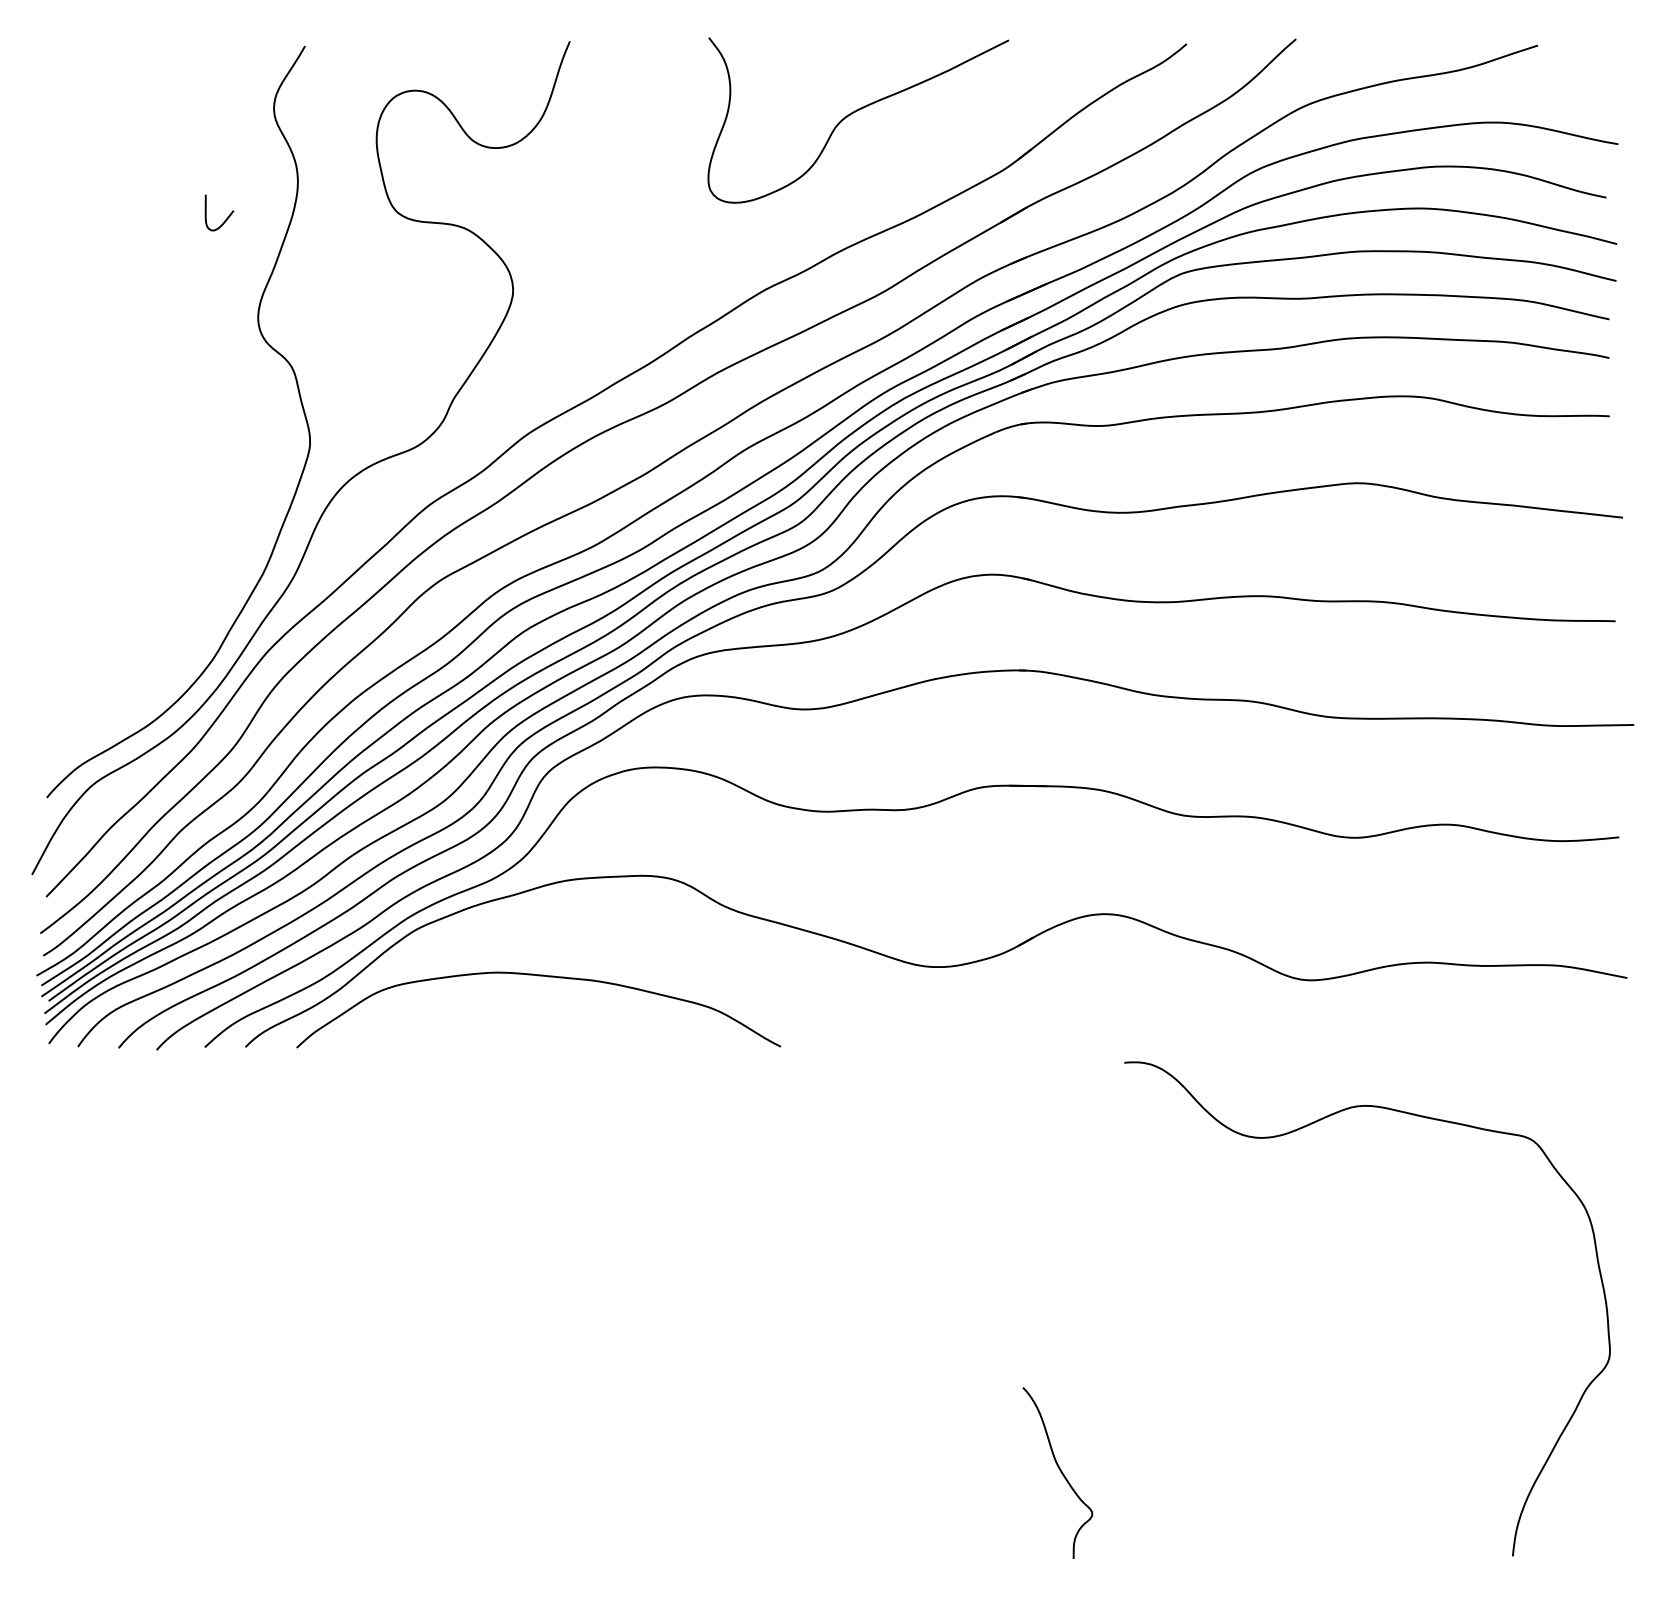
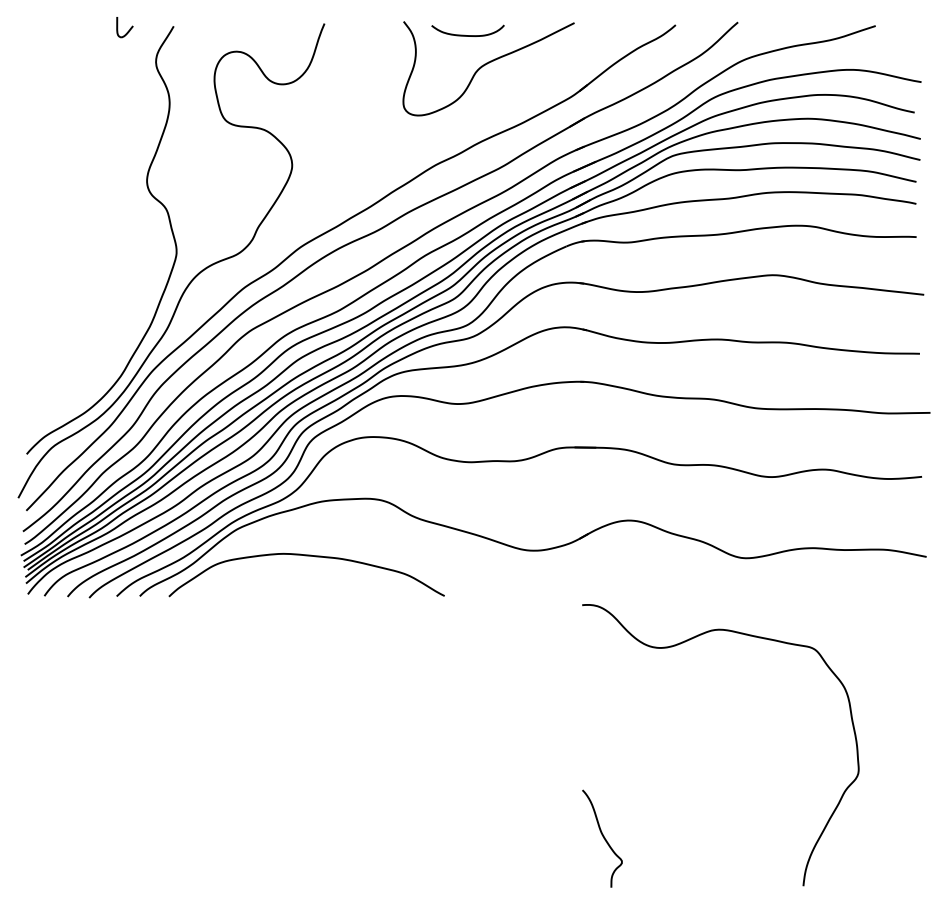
curve: (815, 60) -> (464, 34), added
curve: (225, 218) -> (128, 30), moved
curve: (1293, 1133) -> (678, 645), moved

